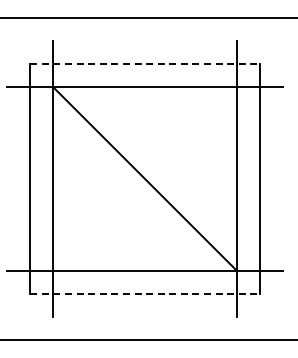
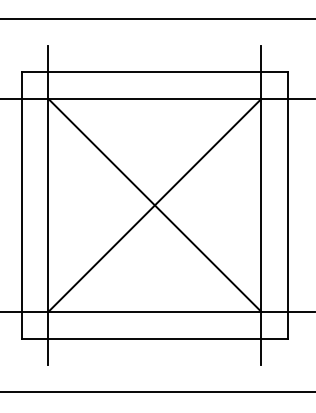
line: (145, 64) -> (155, 72), dashed -> solid
line: (145, 178) -> (155, 204), added
line: (145, 293) -> (155, 338), dashed -> solid

